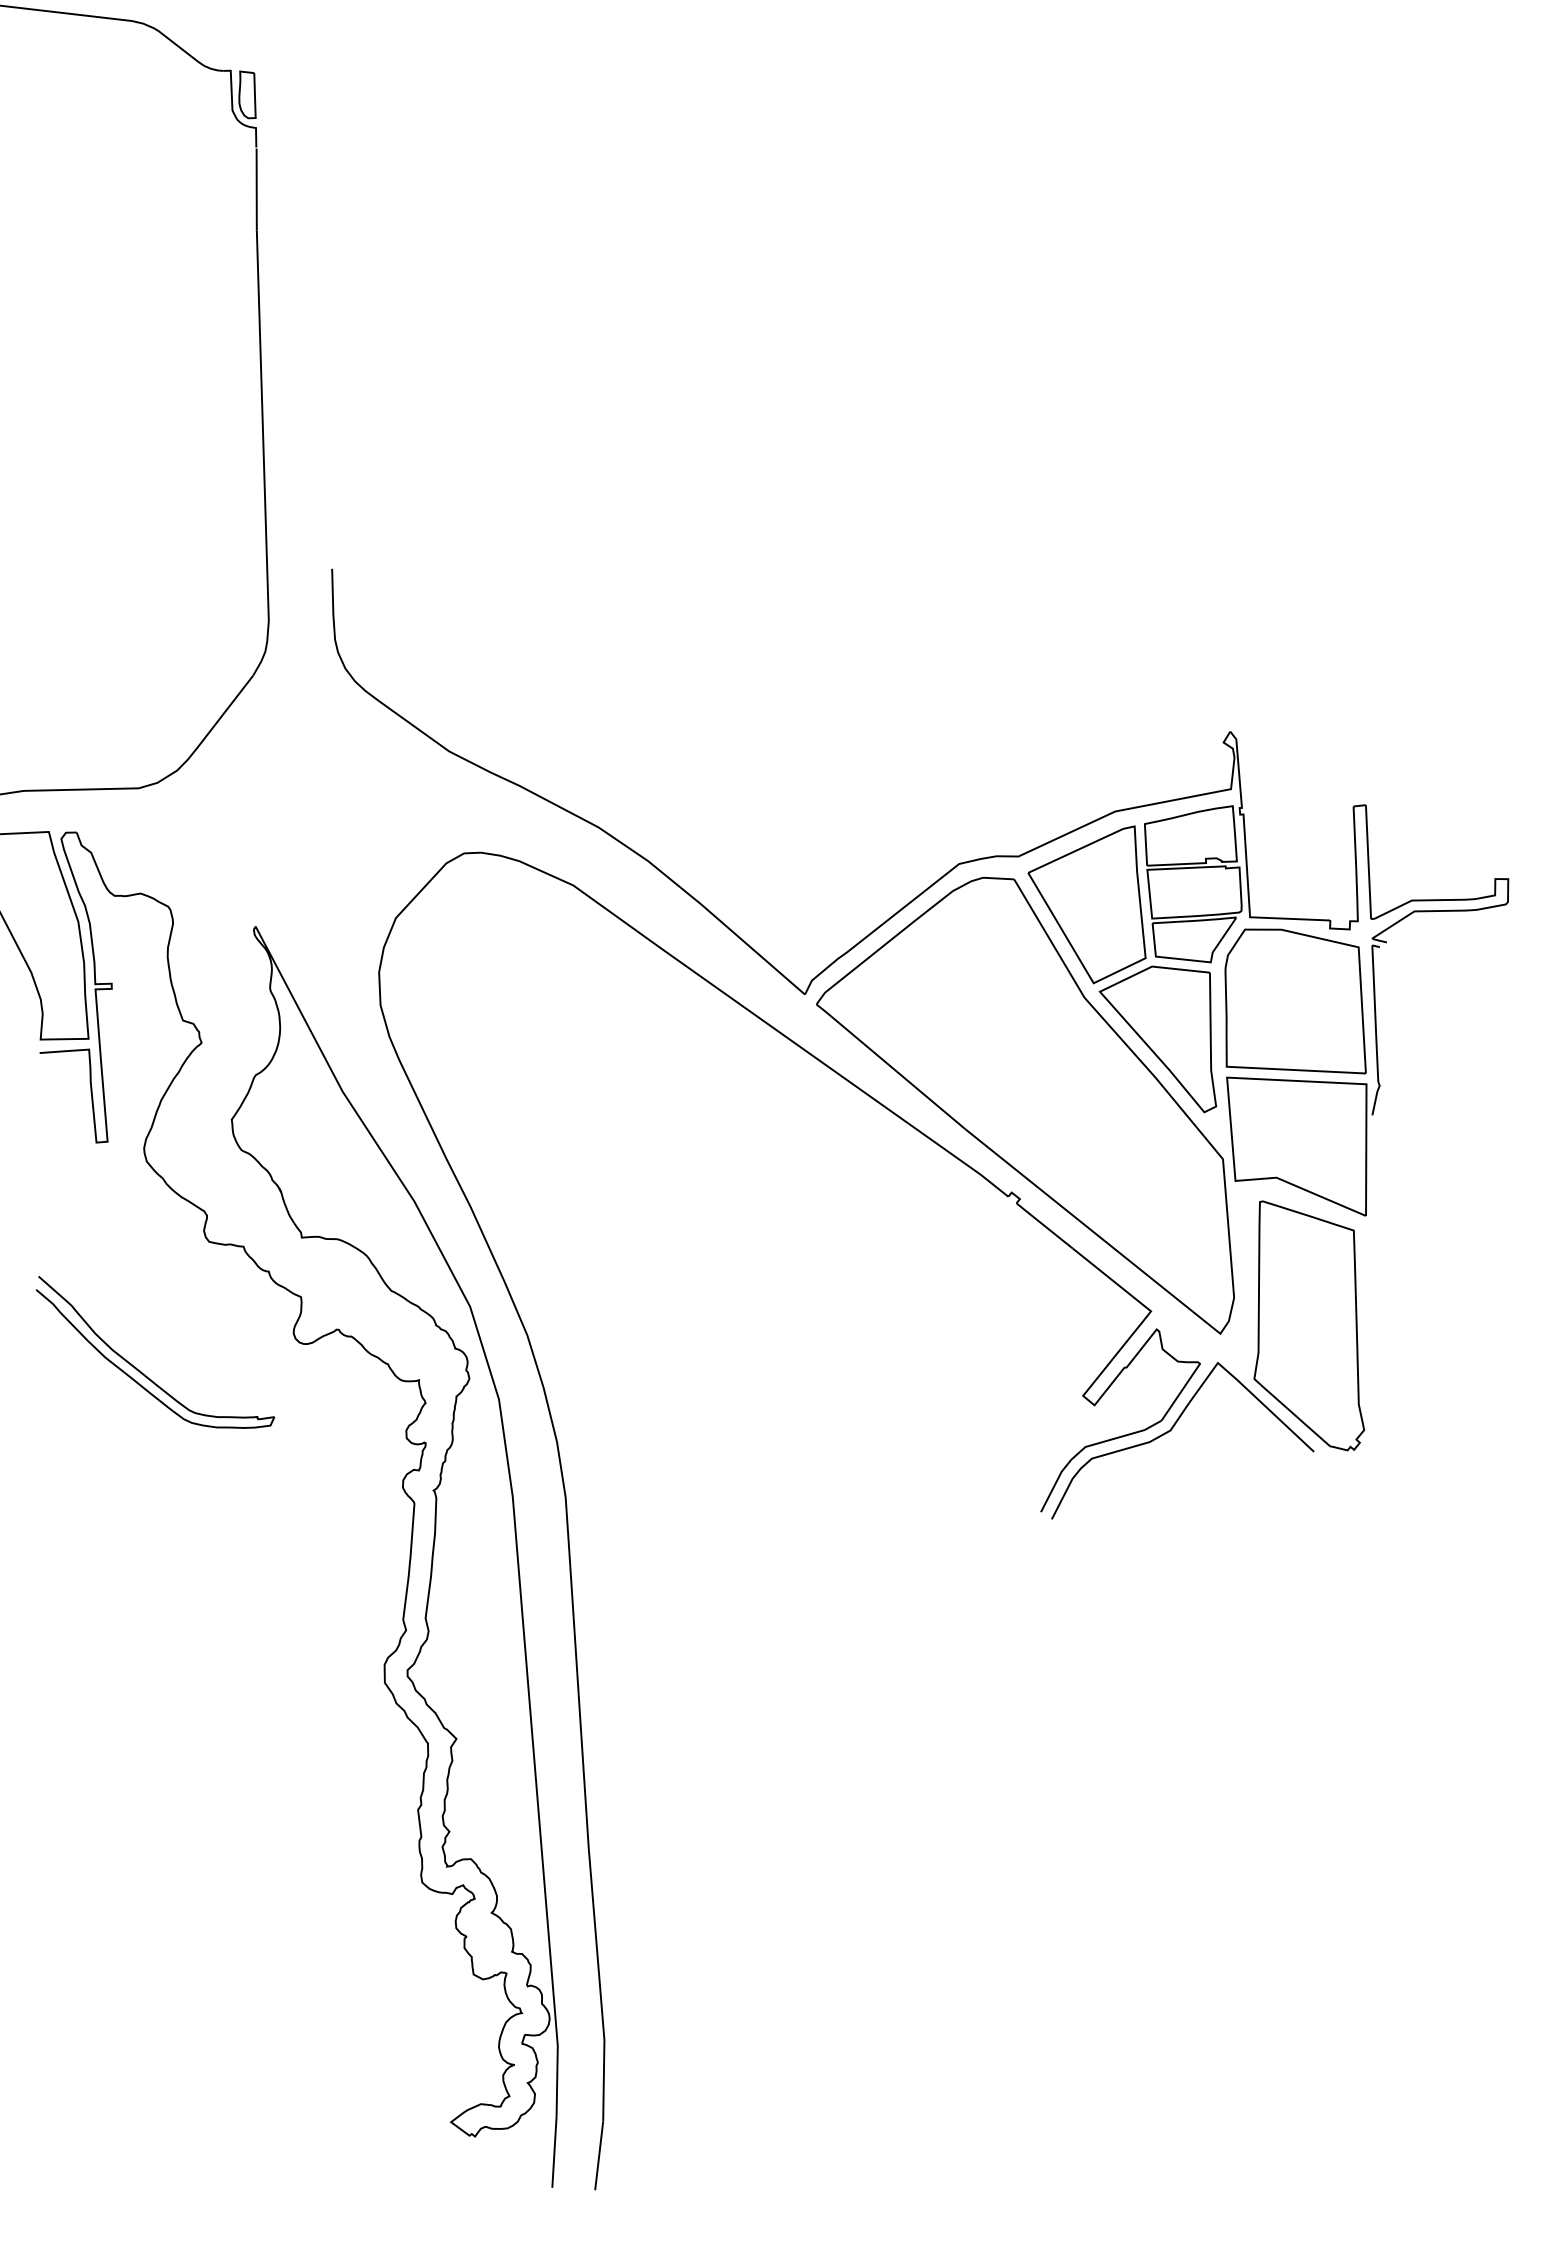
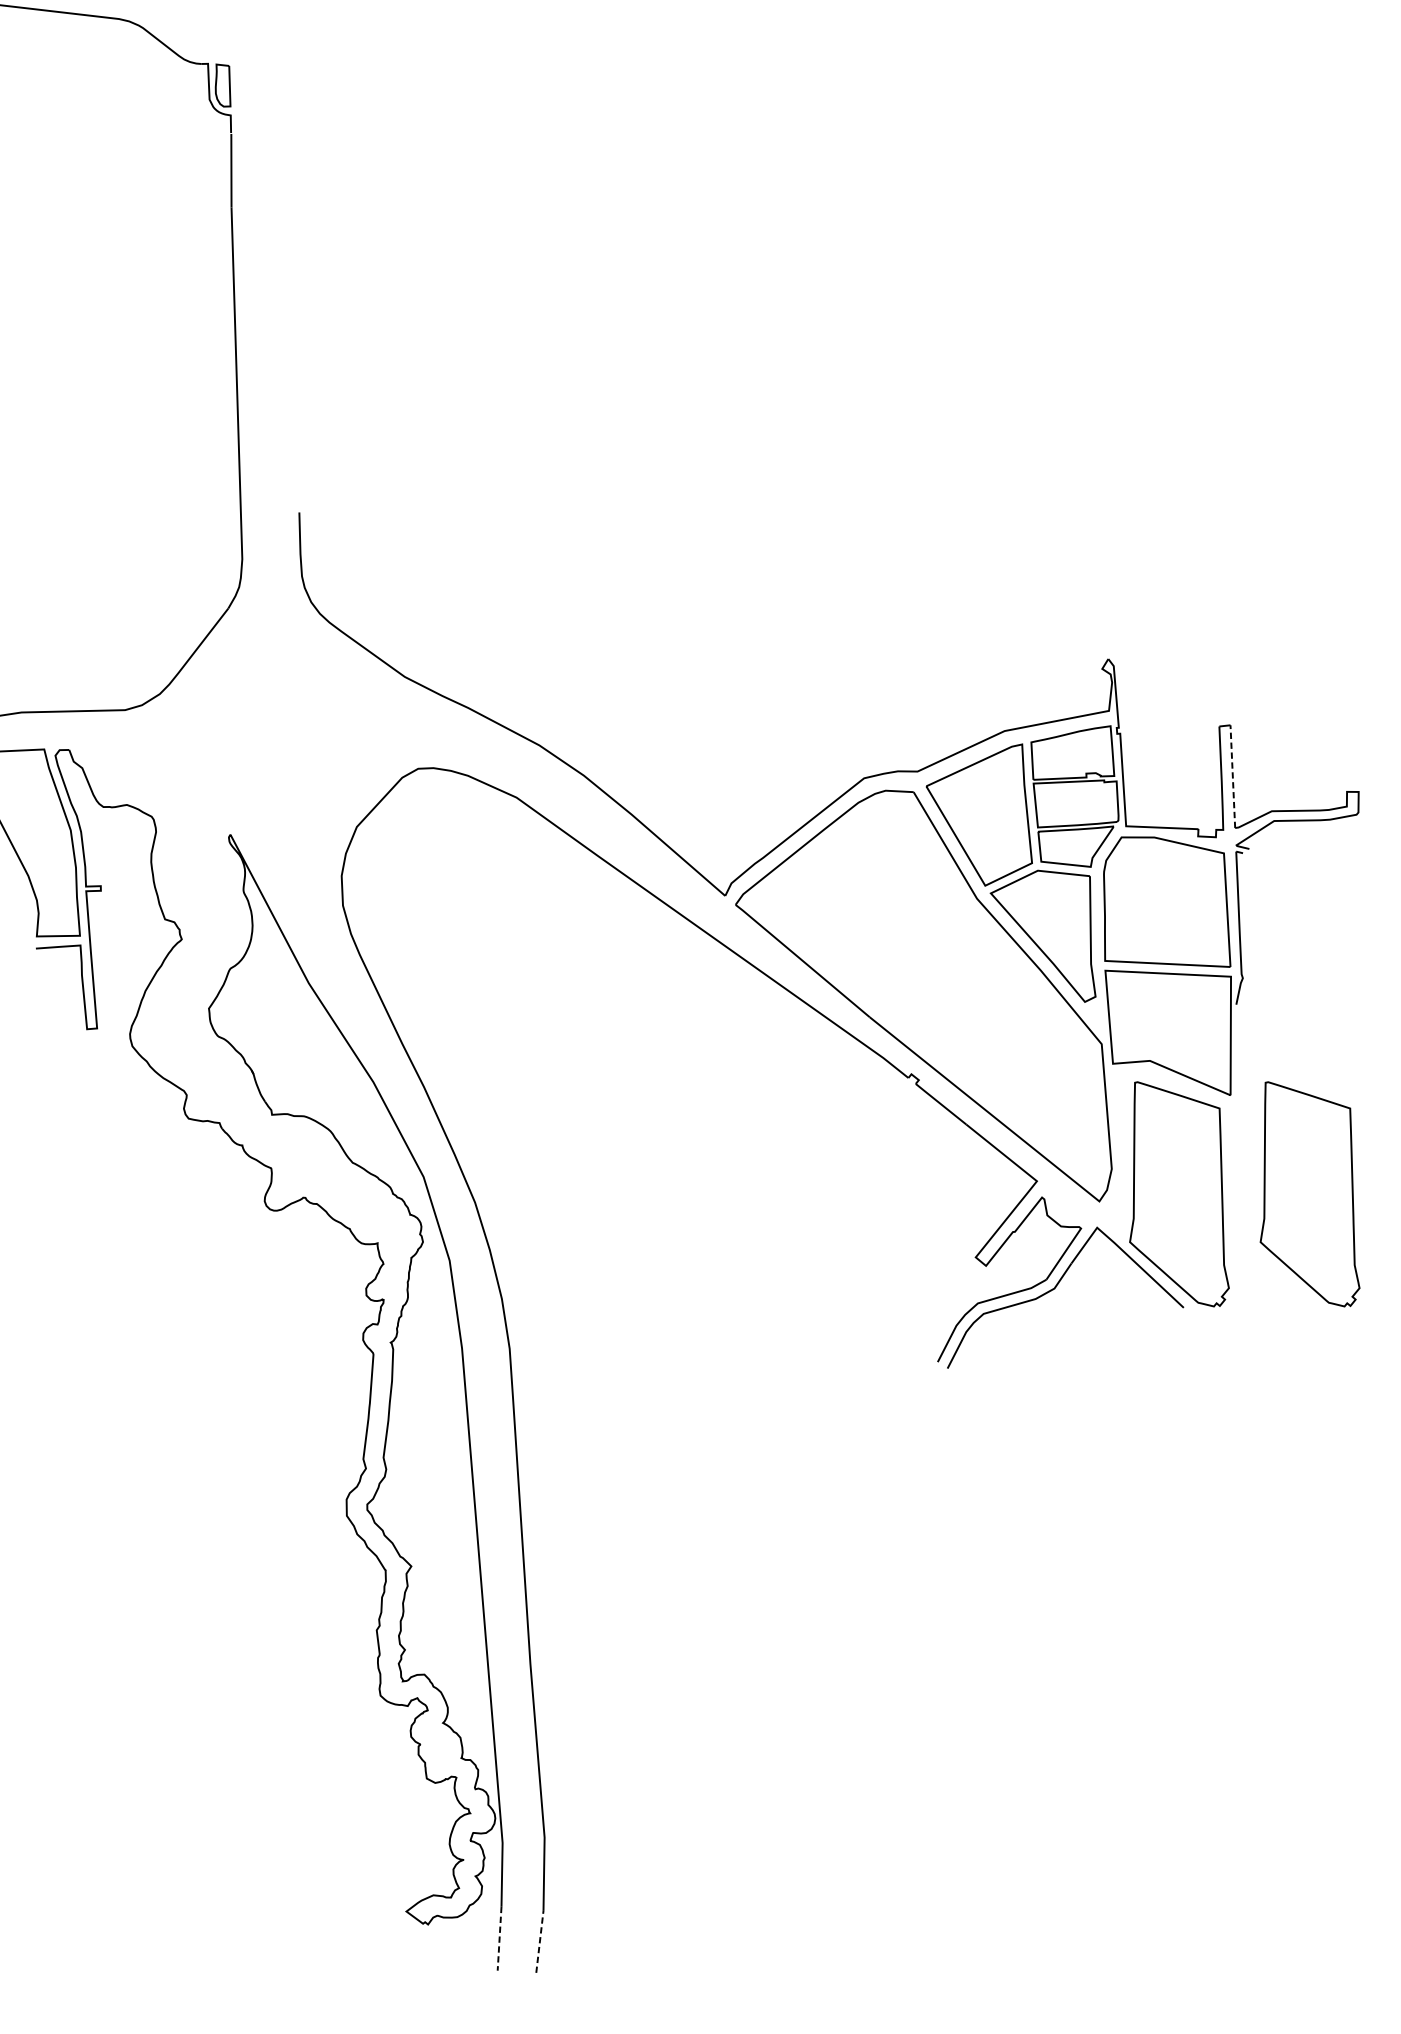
line: (1368, 861) -> (1232, 776), solid -> dashed
part: (1454, 1325) -> (1310, 1193), added
curve: (140, 1370) -> (126, 1234), removed
line: (554, 2152) -> (499, 1938), solid -> dashed
line: (599, 2155) -> (540, 1941), solid -> dashed

